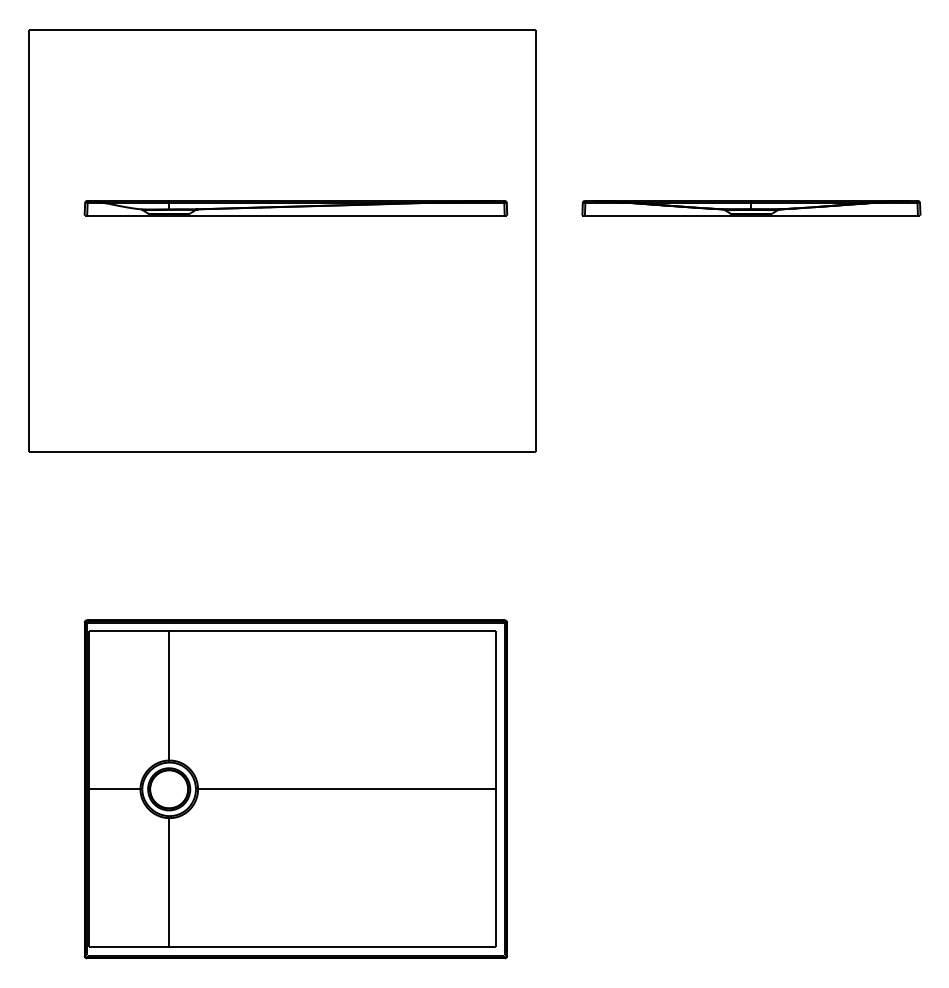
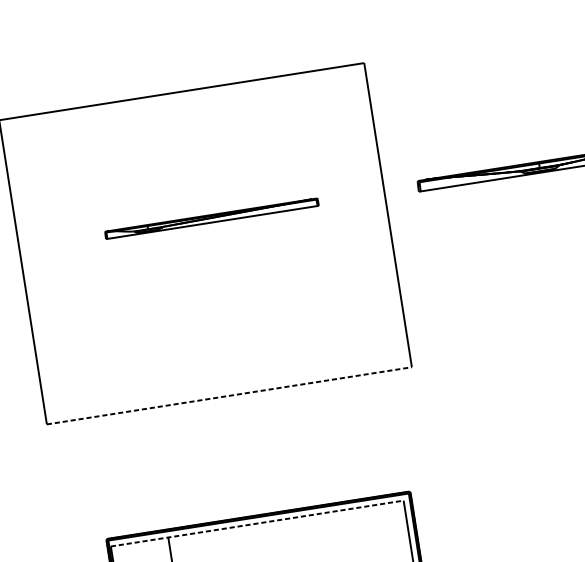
part: (295, 208) -> (211, 218), size x0.7
line: (282, 452) -> (229, 395), solid -> dashed
line: (293, 631) -> (257, 523), solid -> dashed

